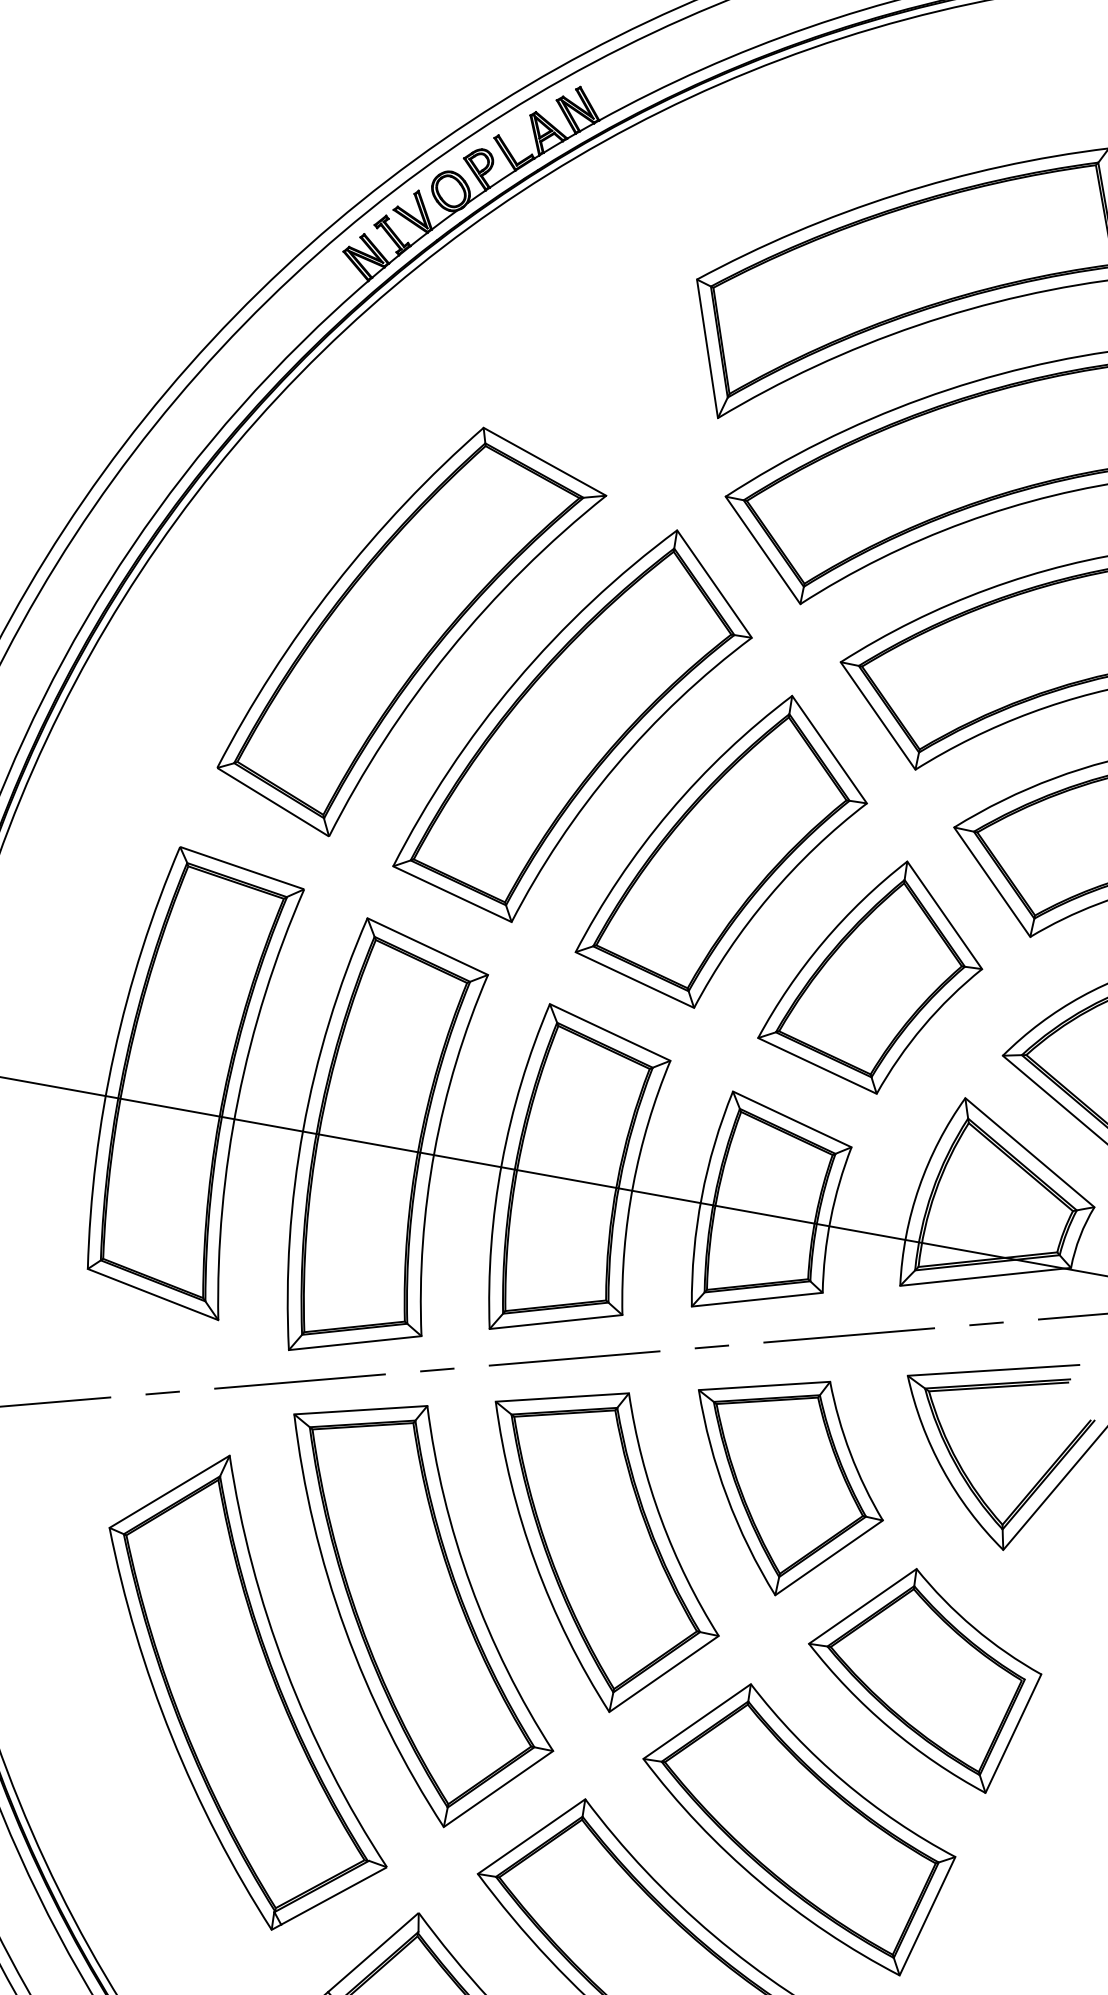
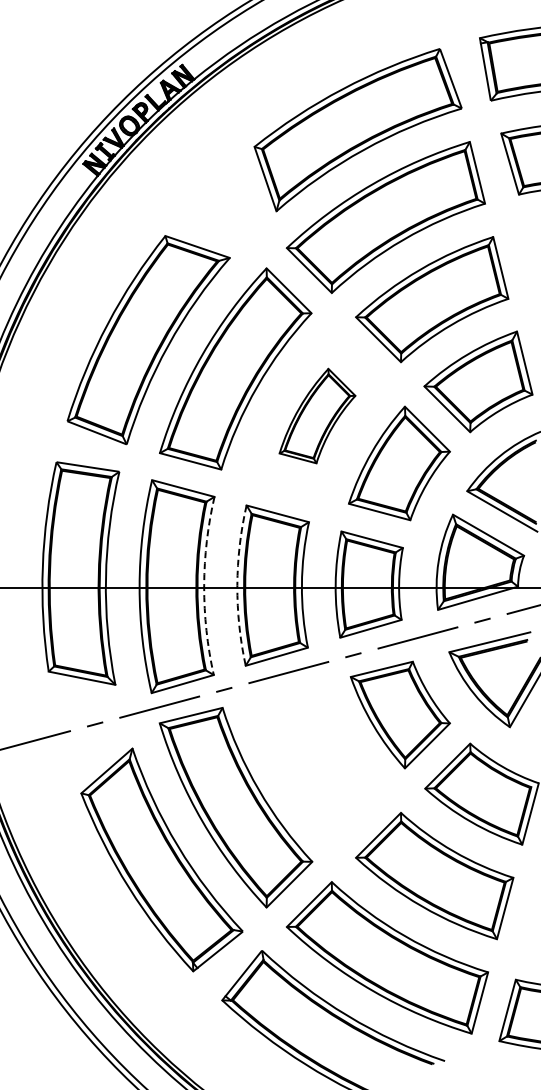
part: (726, 847) -> (317, 415), size x0.6
arc: (435, 1151) -> (204, 585), solid -> dashed
arc: (502, 1163) -> (237, 585), solid -> dashed
part: (600, 1549) -> (317, 761), removed

